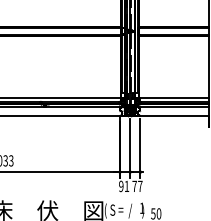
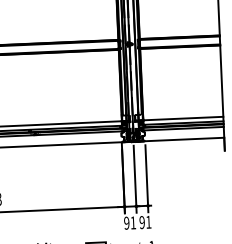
text: (137, 186) -> (145, 222), 77 -> 91

